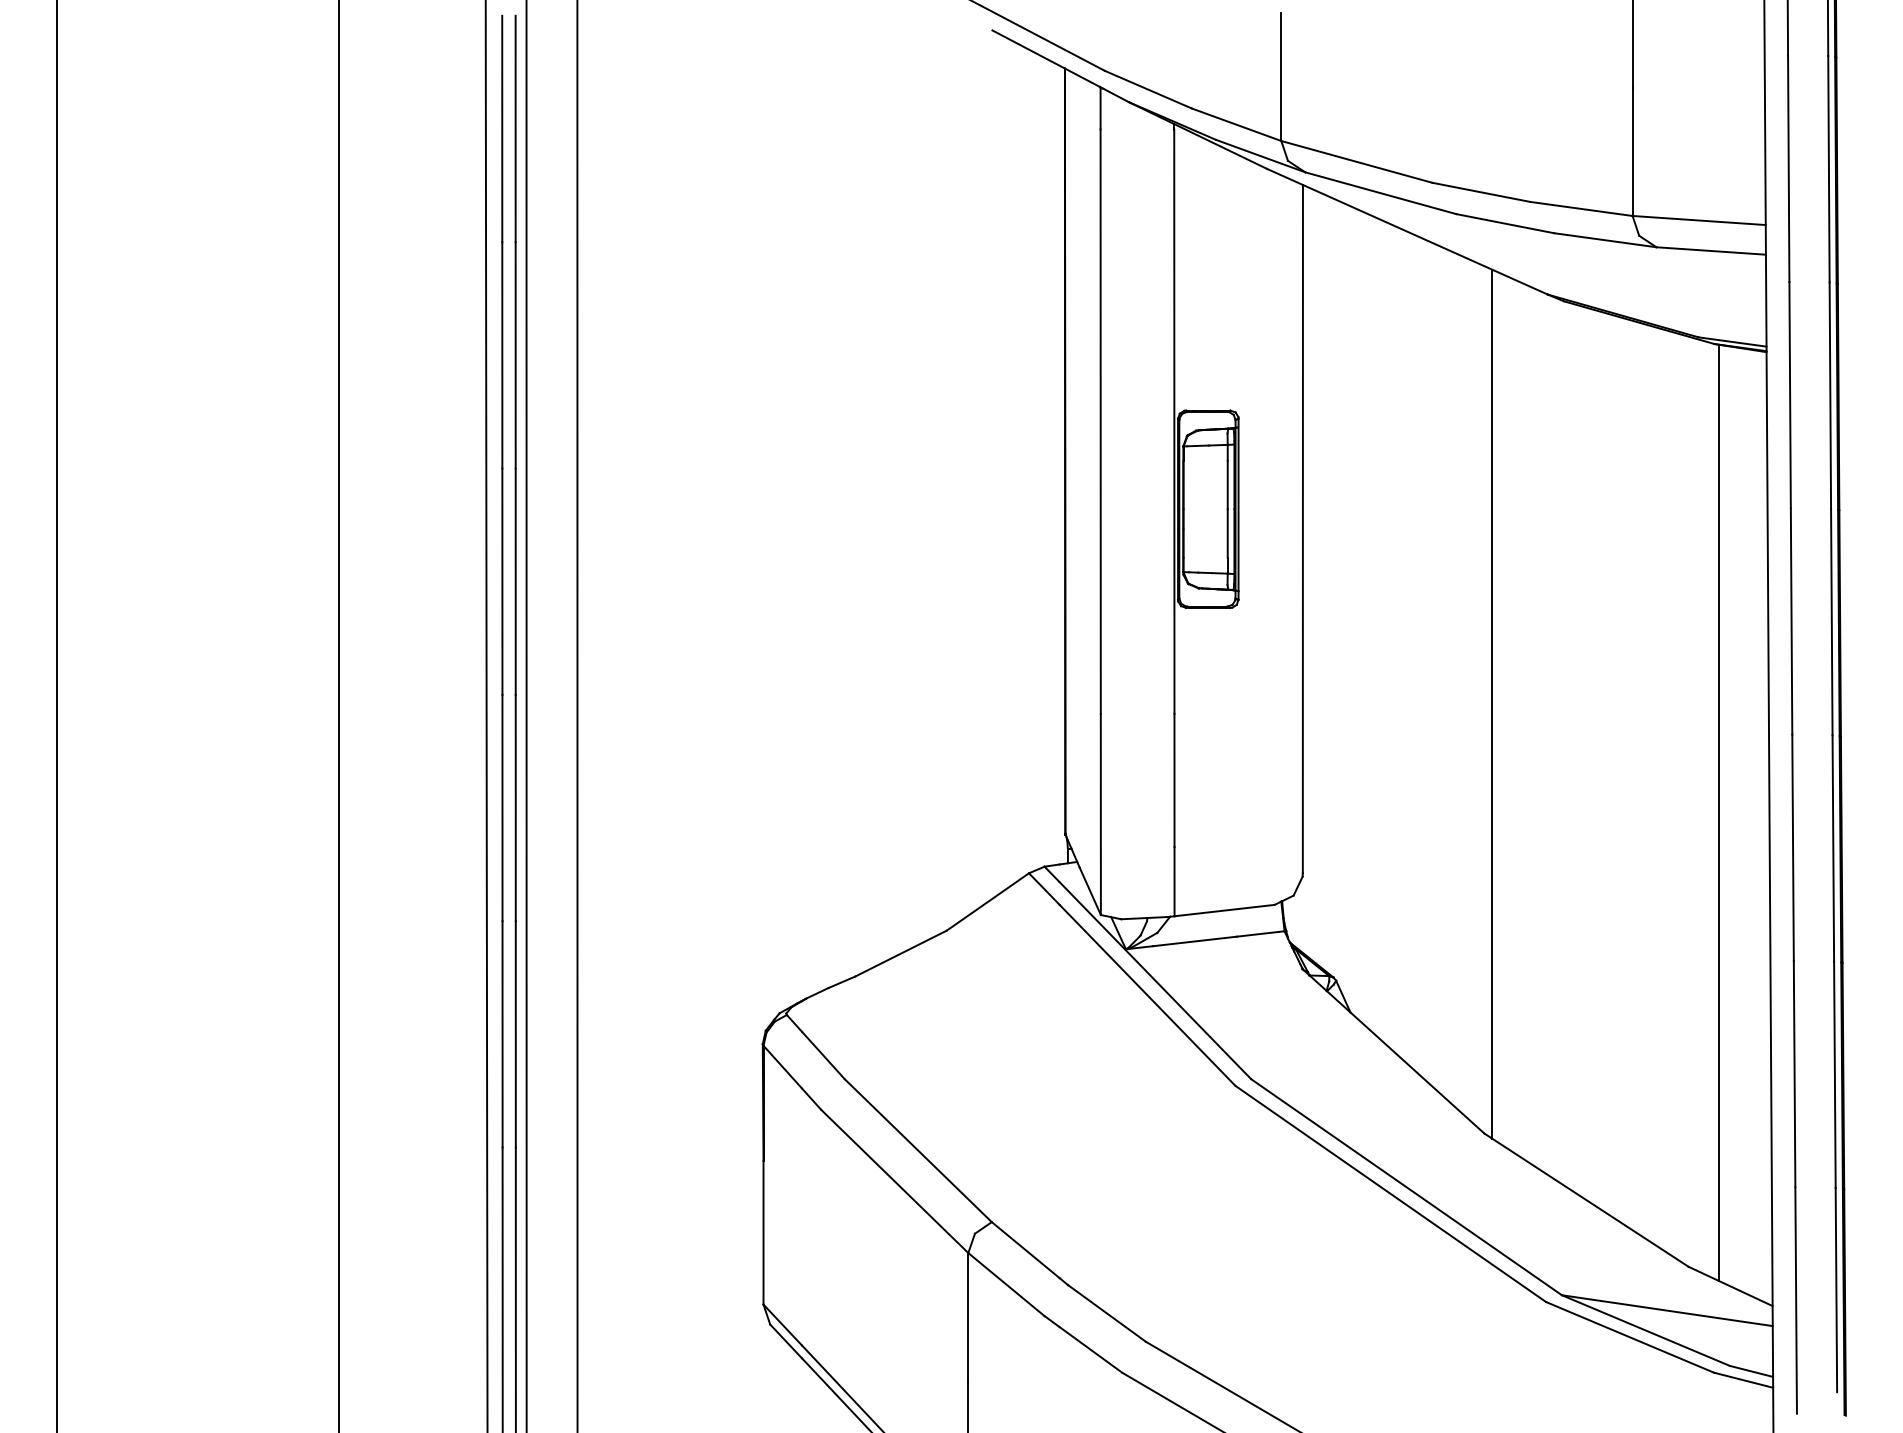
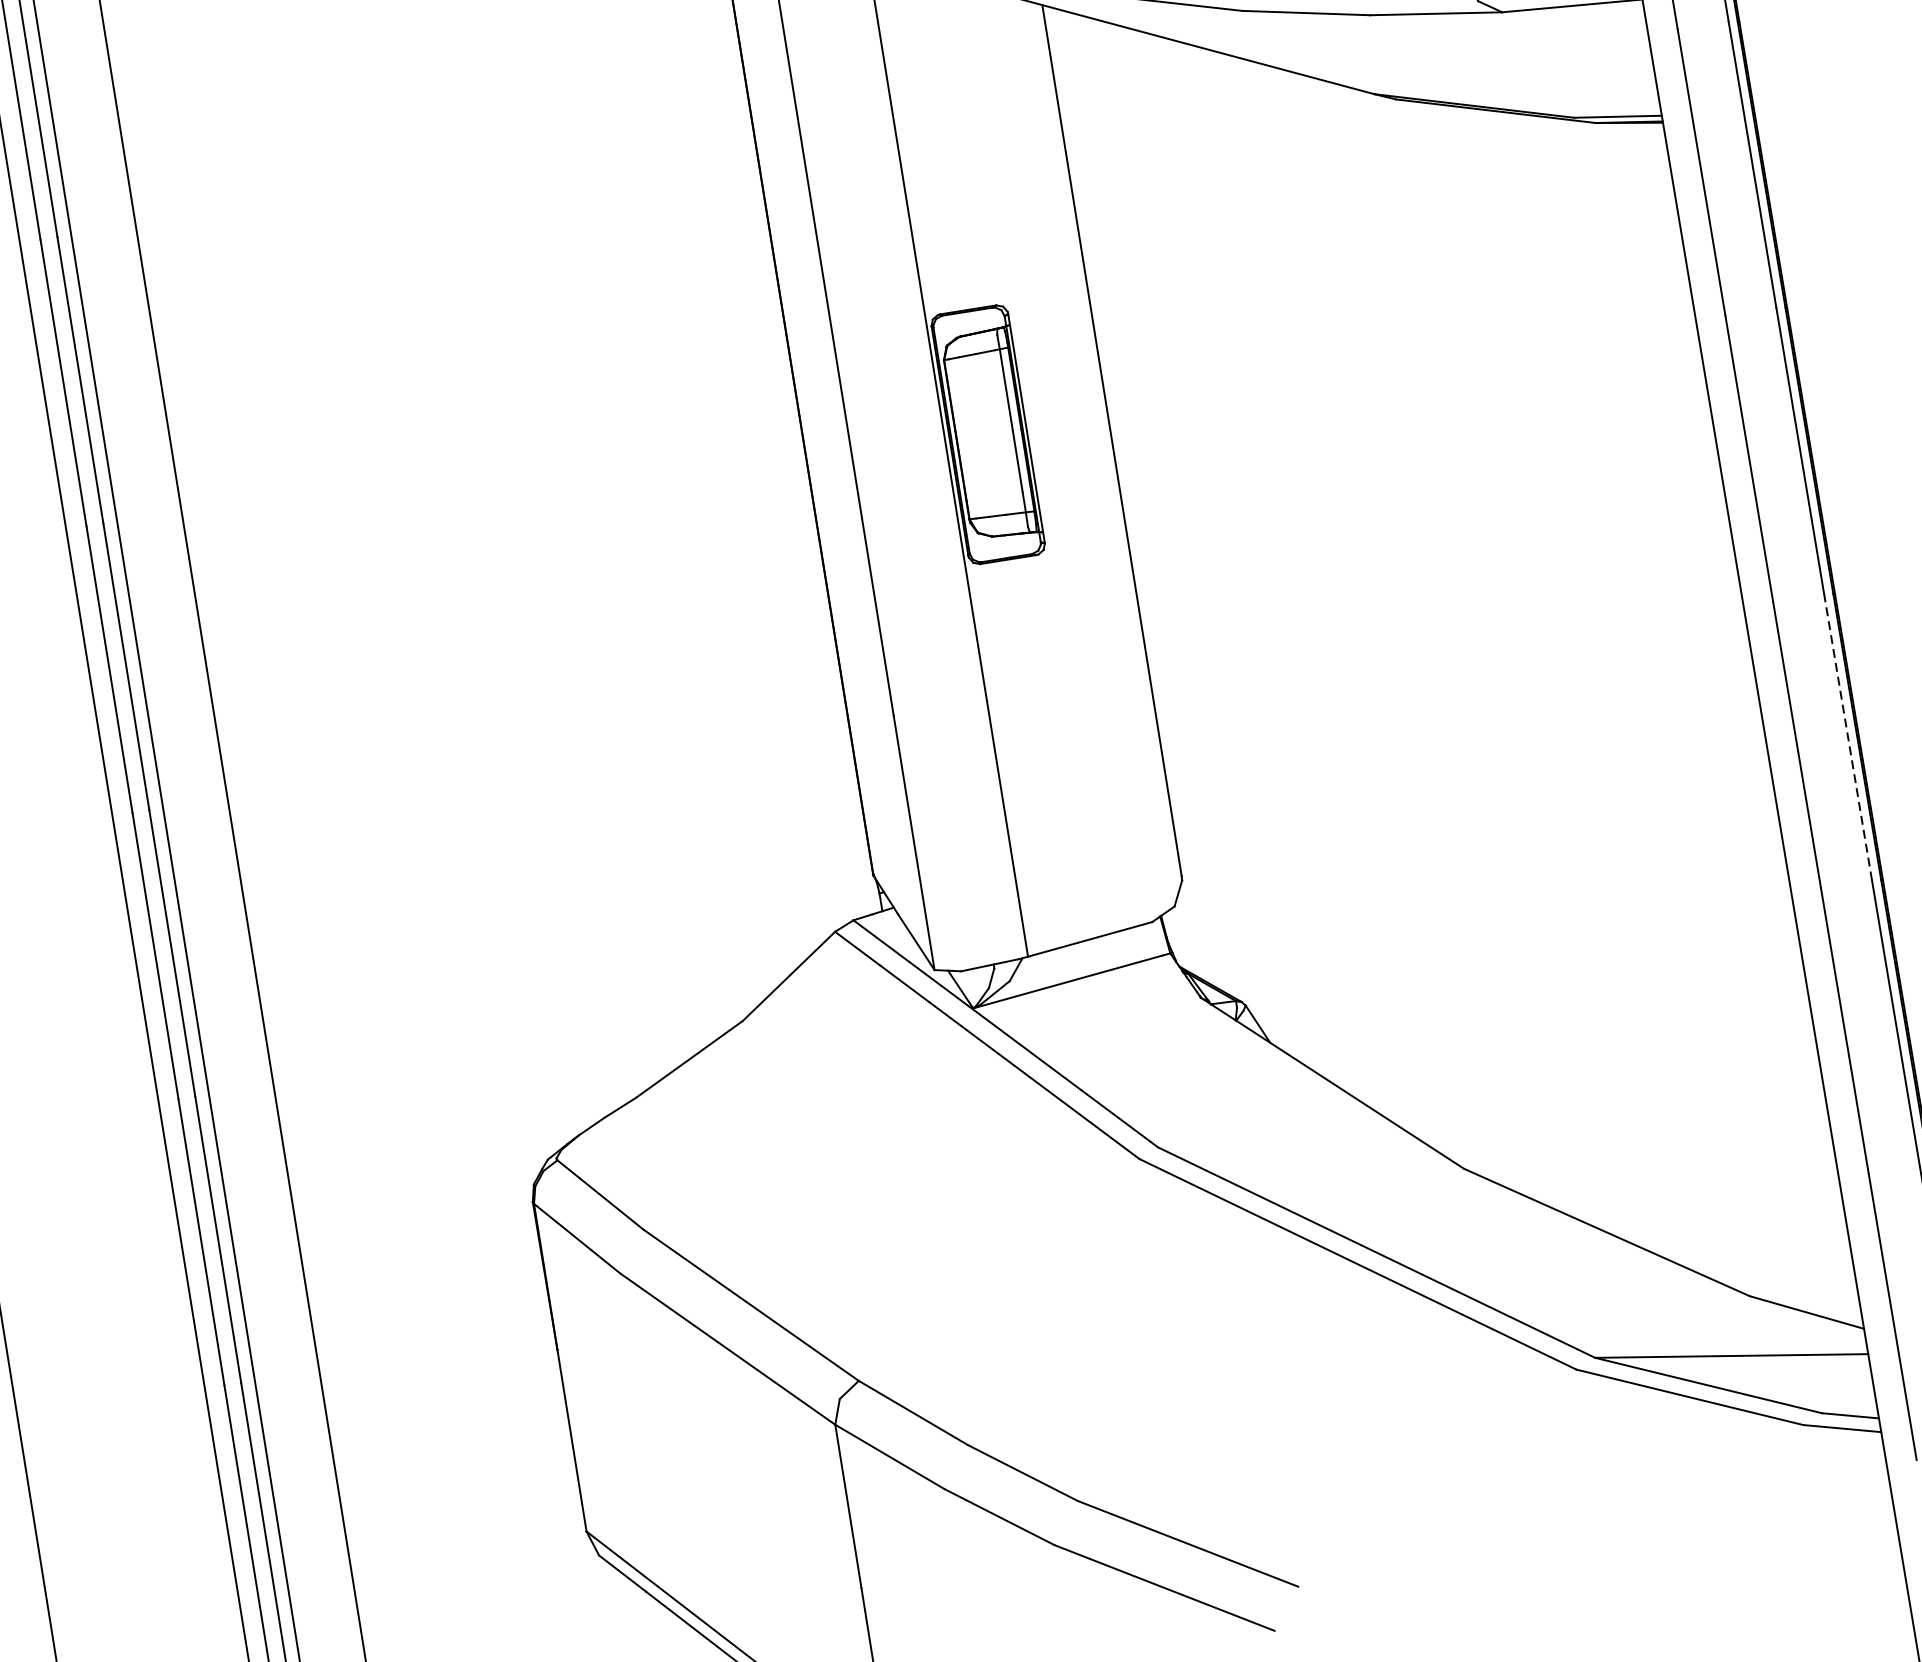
line: (1492, 703) -> (1387, 622), removed
line: (1718, 812) -> (1695, 715), removed
line: (1833, 847) -> (1848, 736), solid -> dashed

